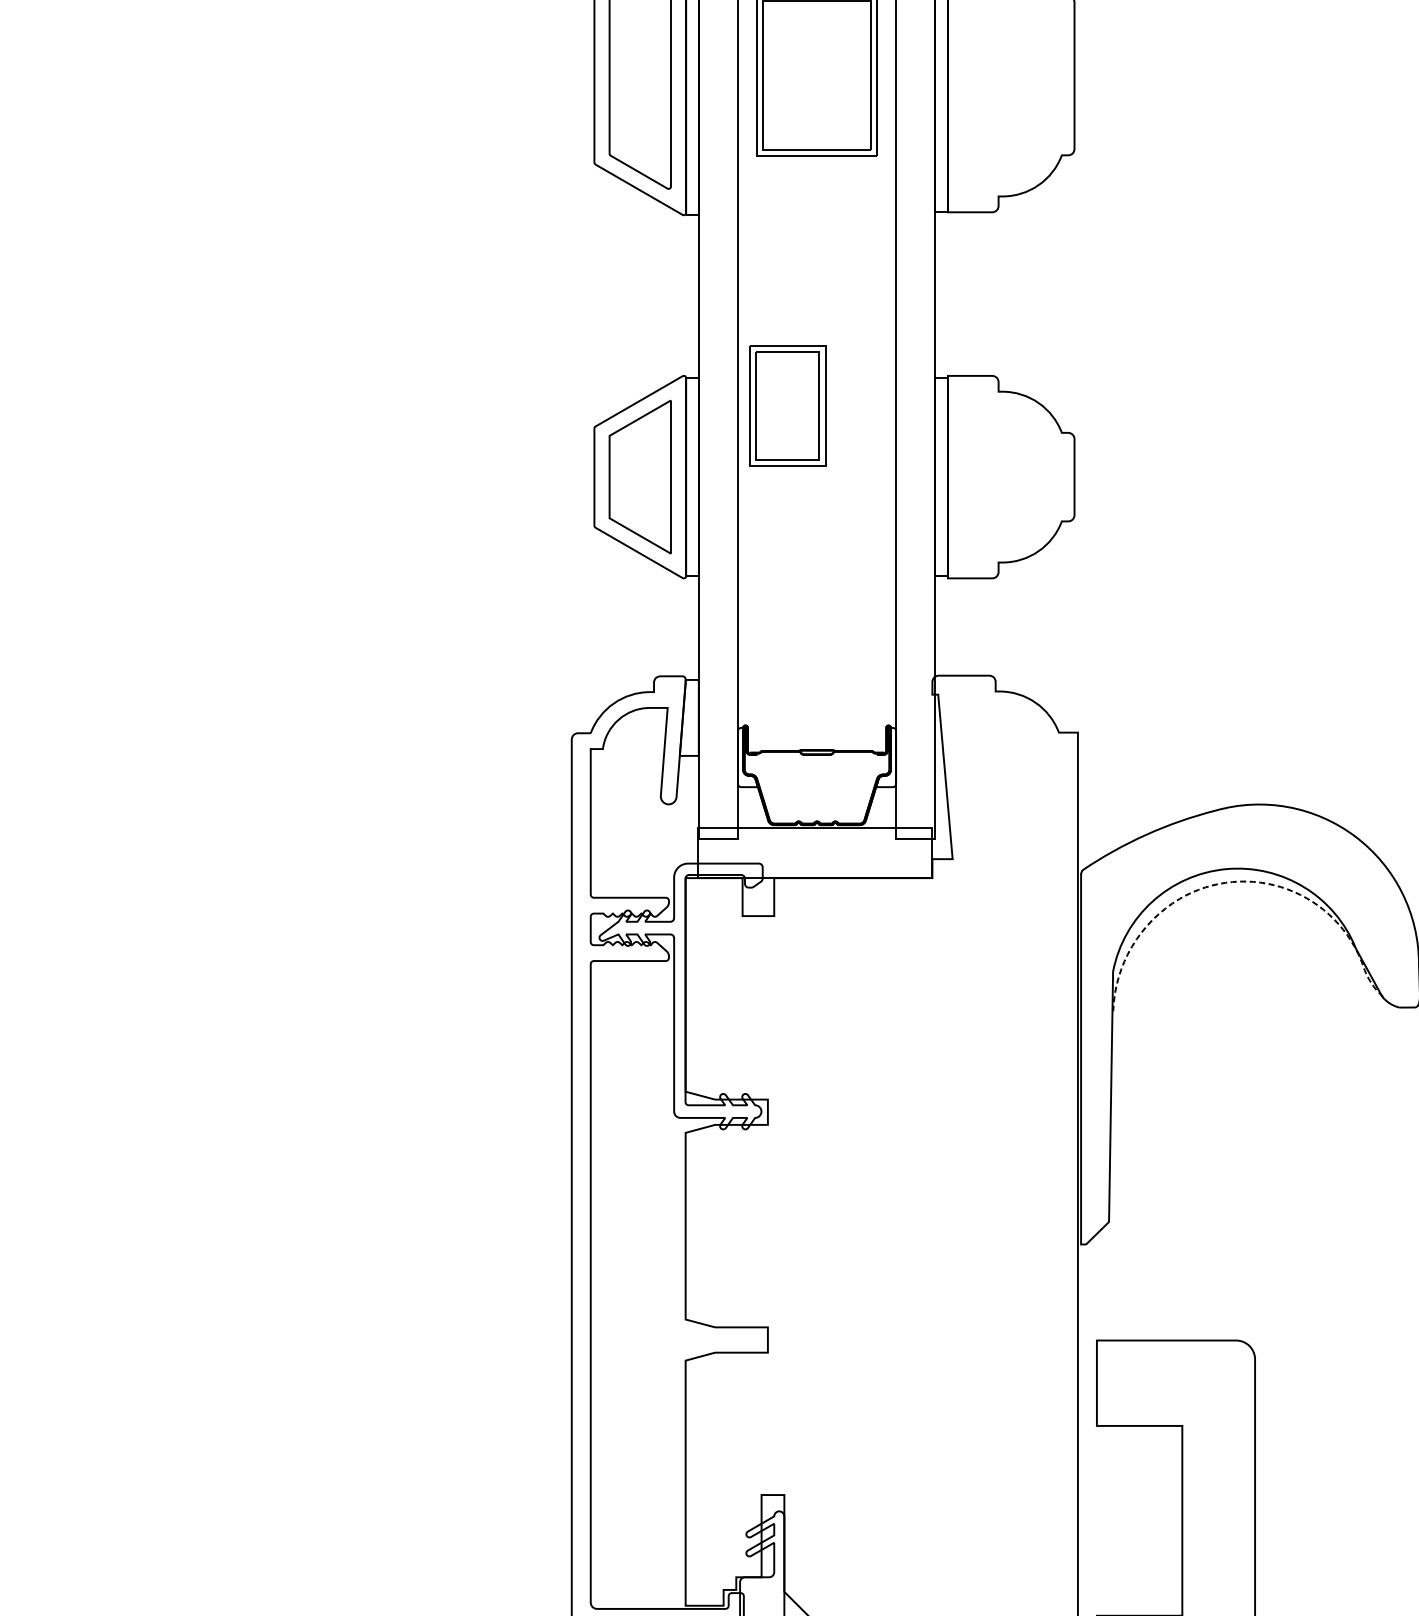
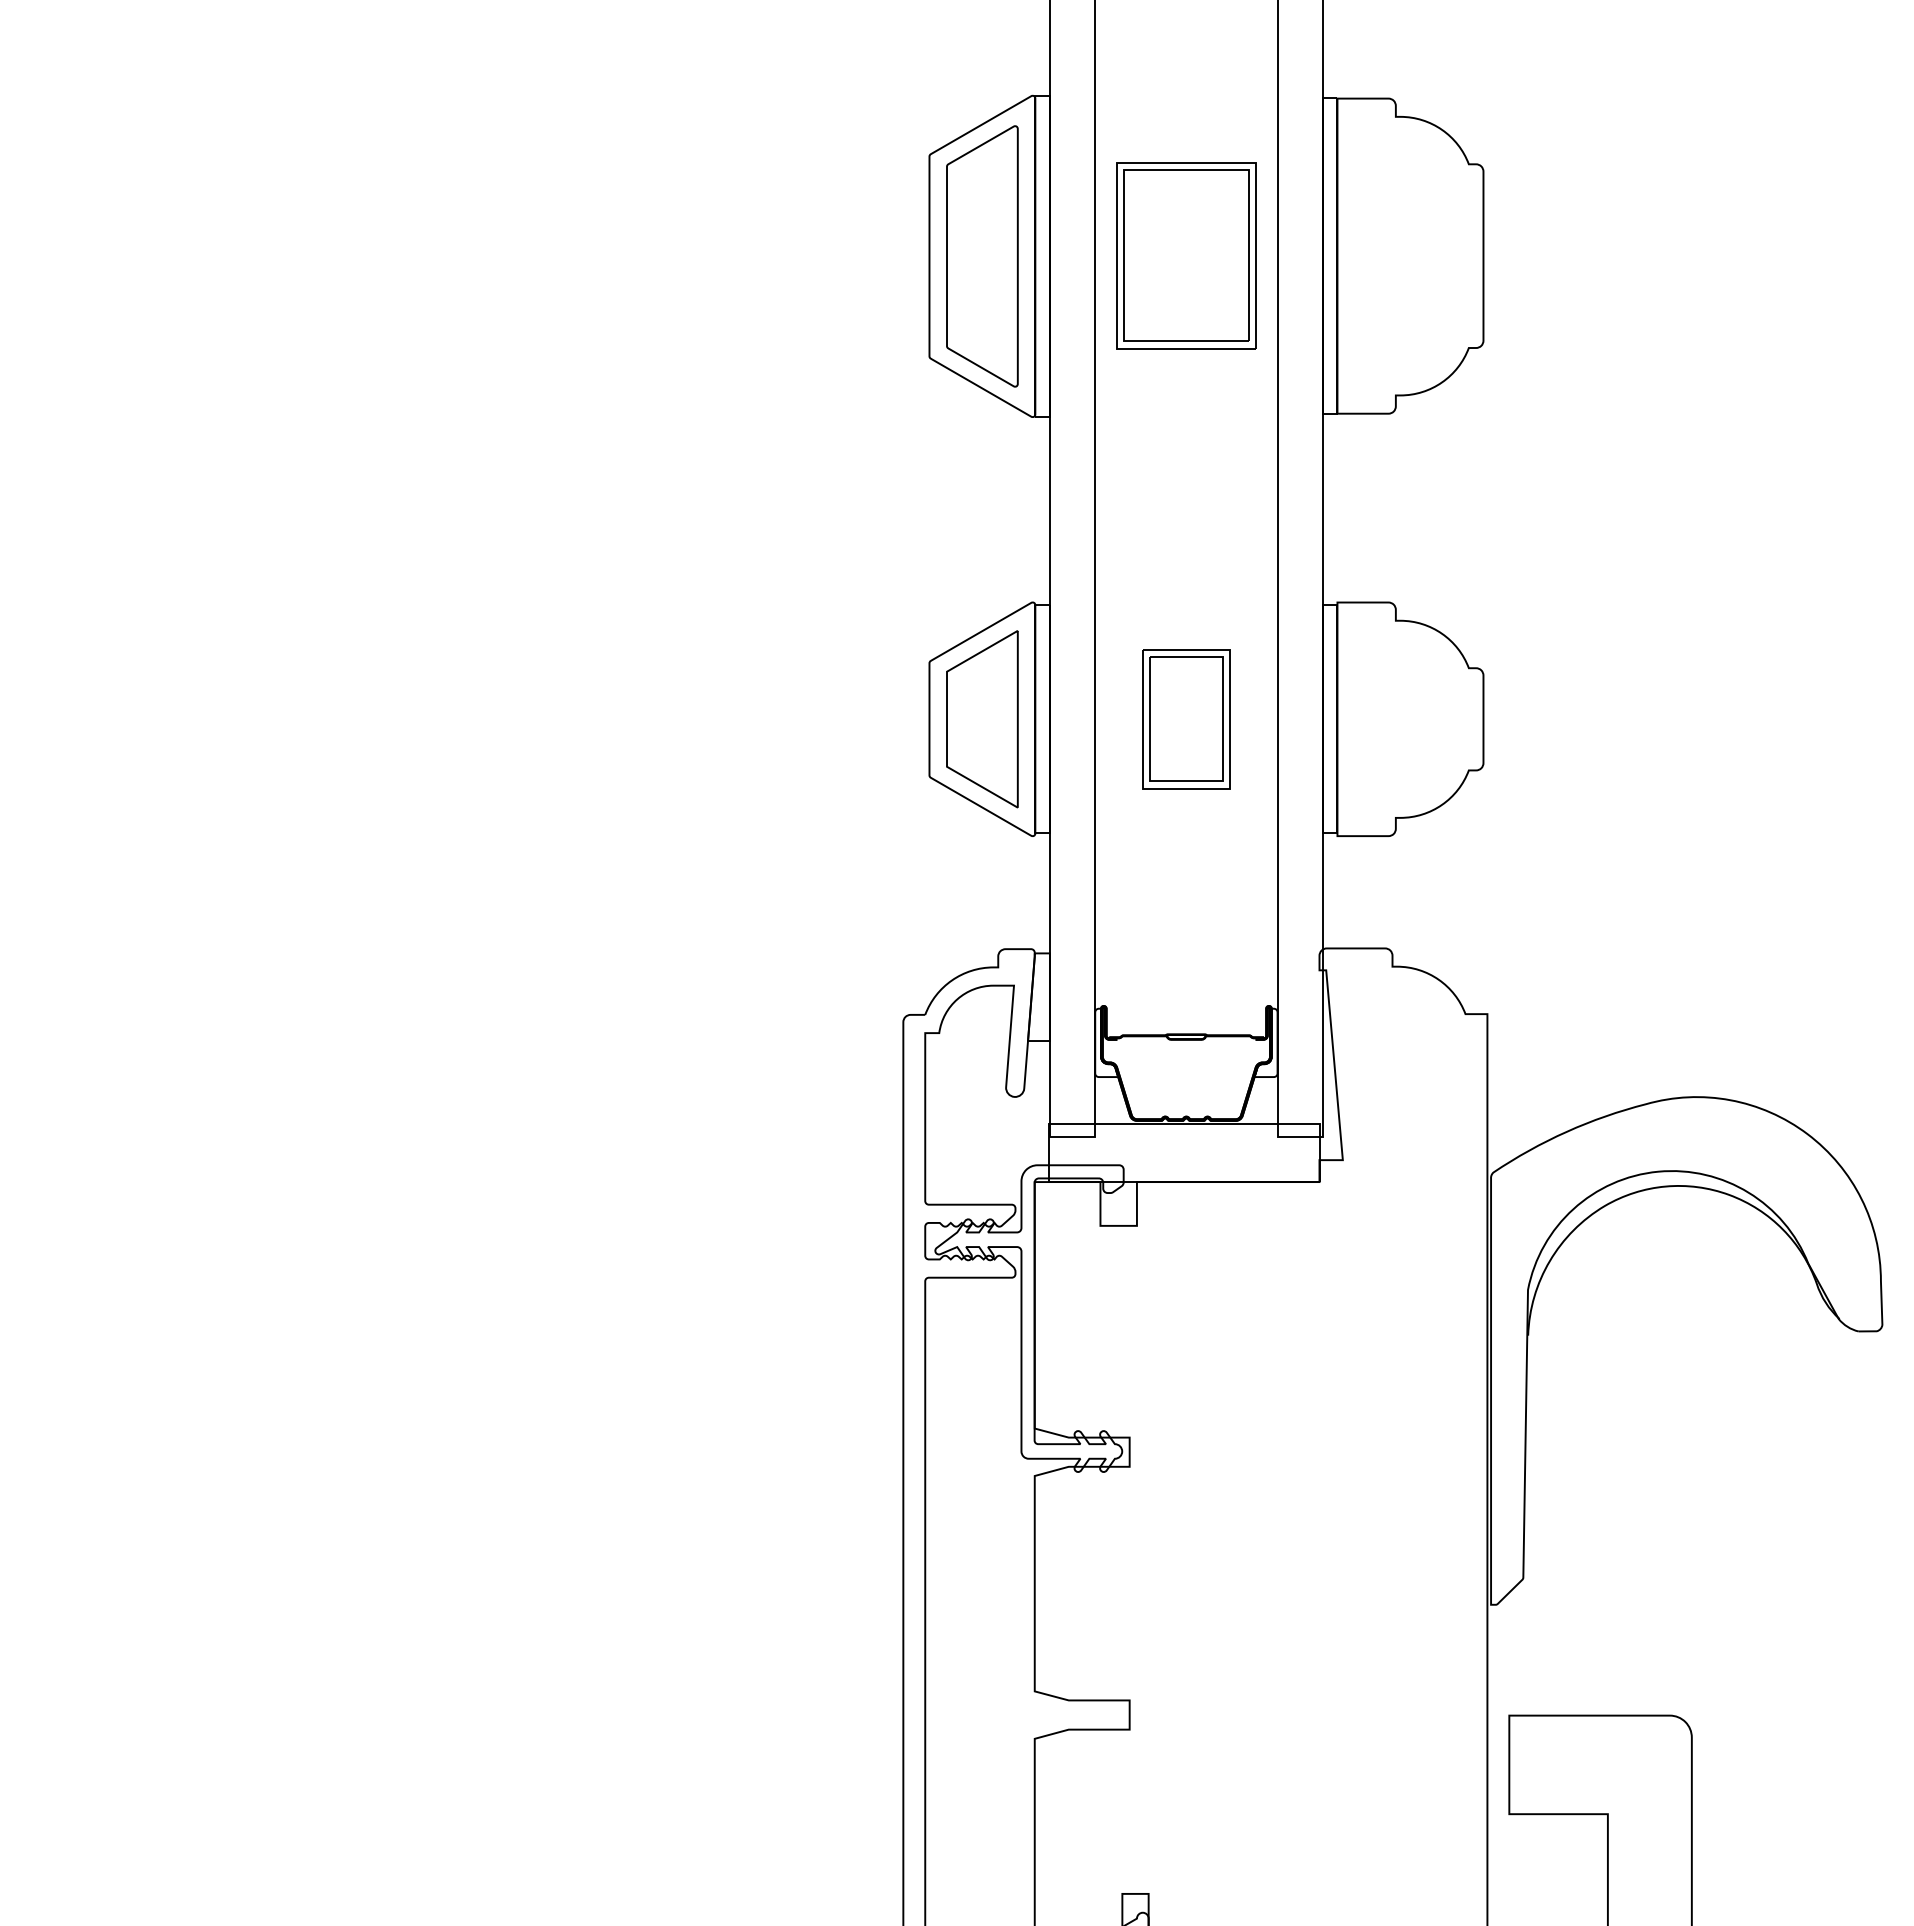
part: (787, 406) -> (1186, 719), moved
line: (1237, 881) -> (1671, 1186), dashed -> solid

